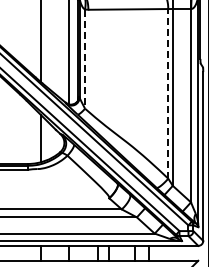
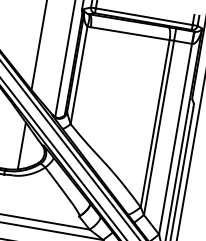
line: (85, 59) -> (79, 75), dashed -> solid
line: (168, 93) -> (155, 123), dashed -> solid

